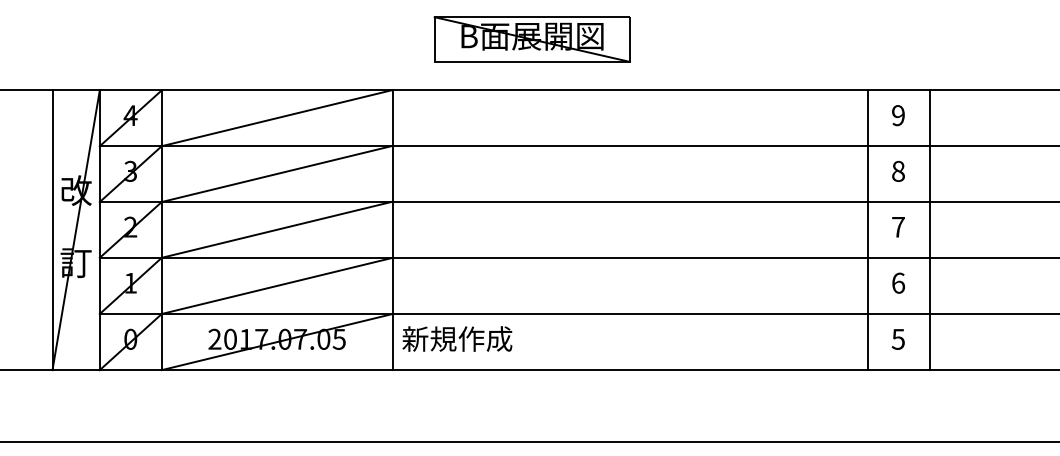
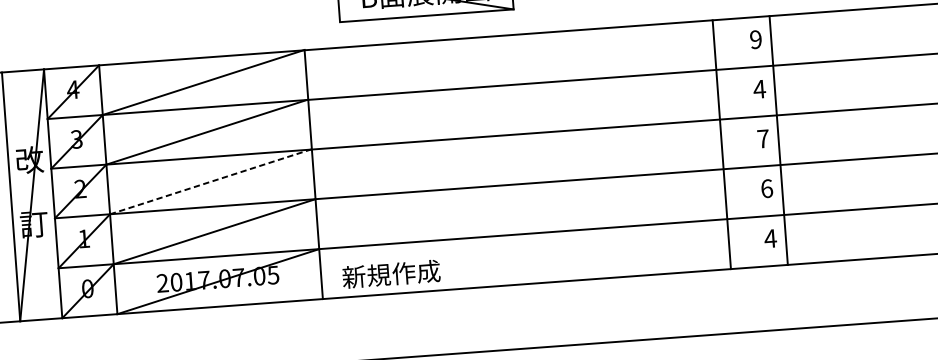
text: (898, 170) -> (759, 88), 8 -> 4
line: (277, 229) -> (211, 181), solid -> dashed
line: (867, 230) -> (721, 144), moved
line: (929, 230) -> (778, 140), moved
text: (457, 338) -> (391, 273), moved
text: (898, 339) -> (770, 238), 5 -> 4

